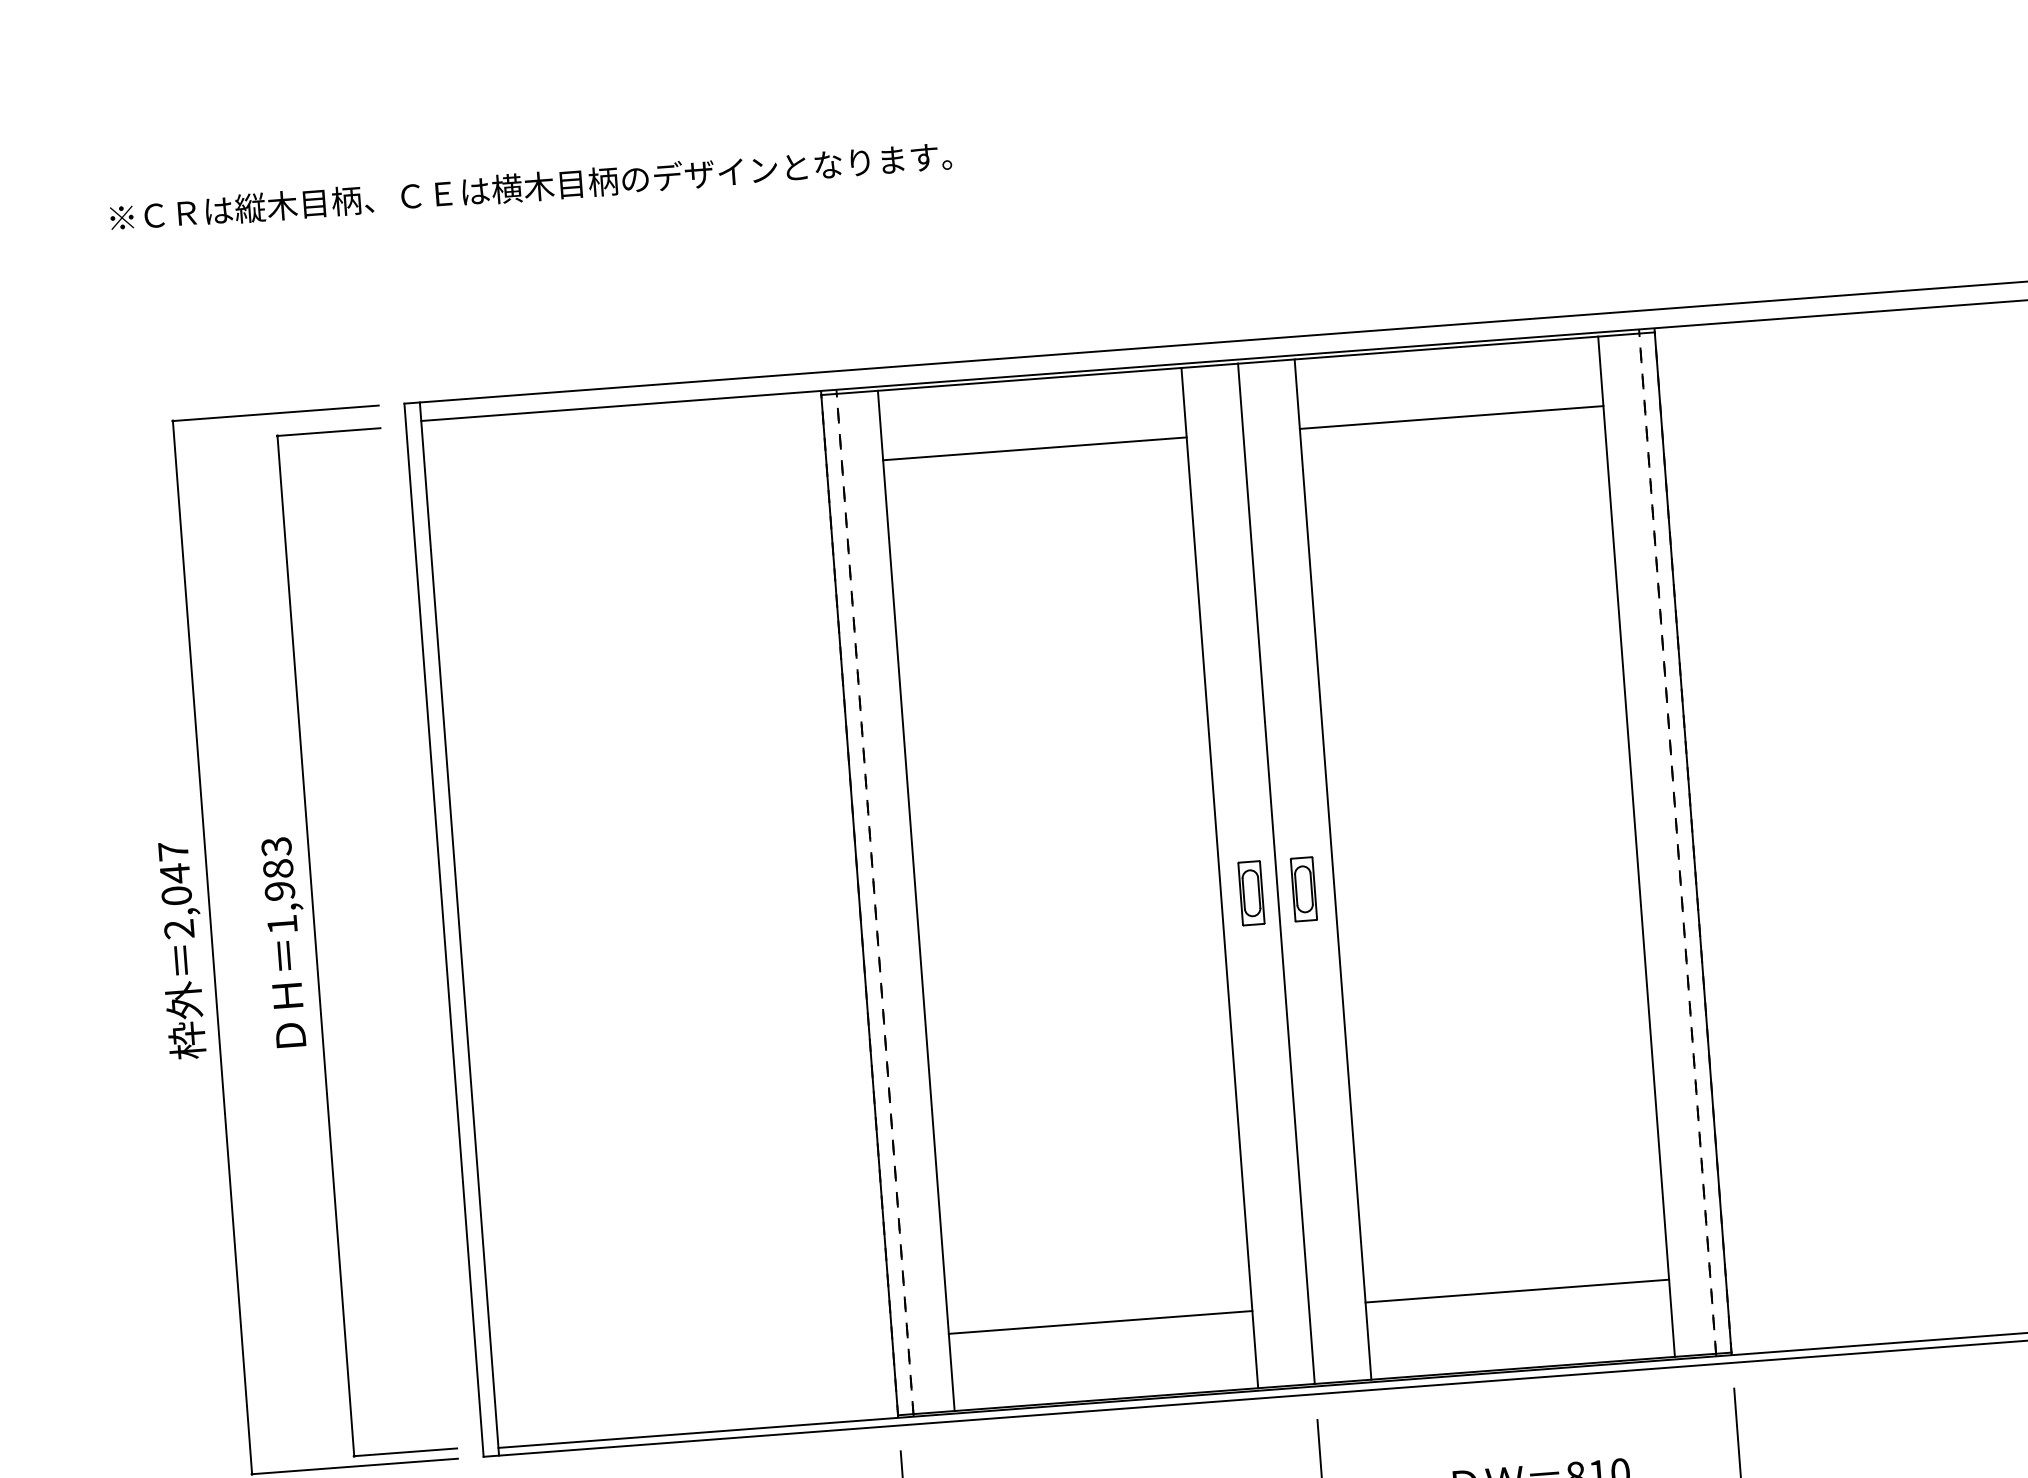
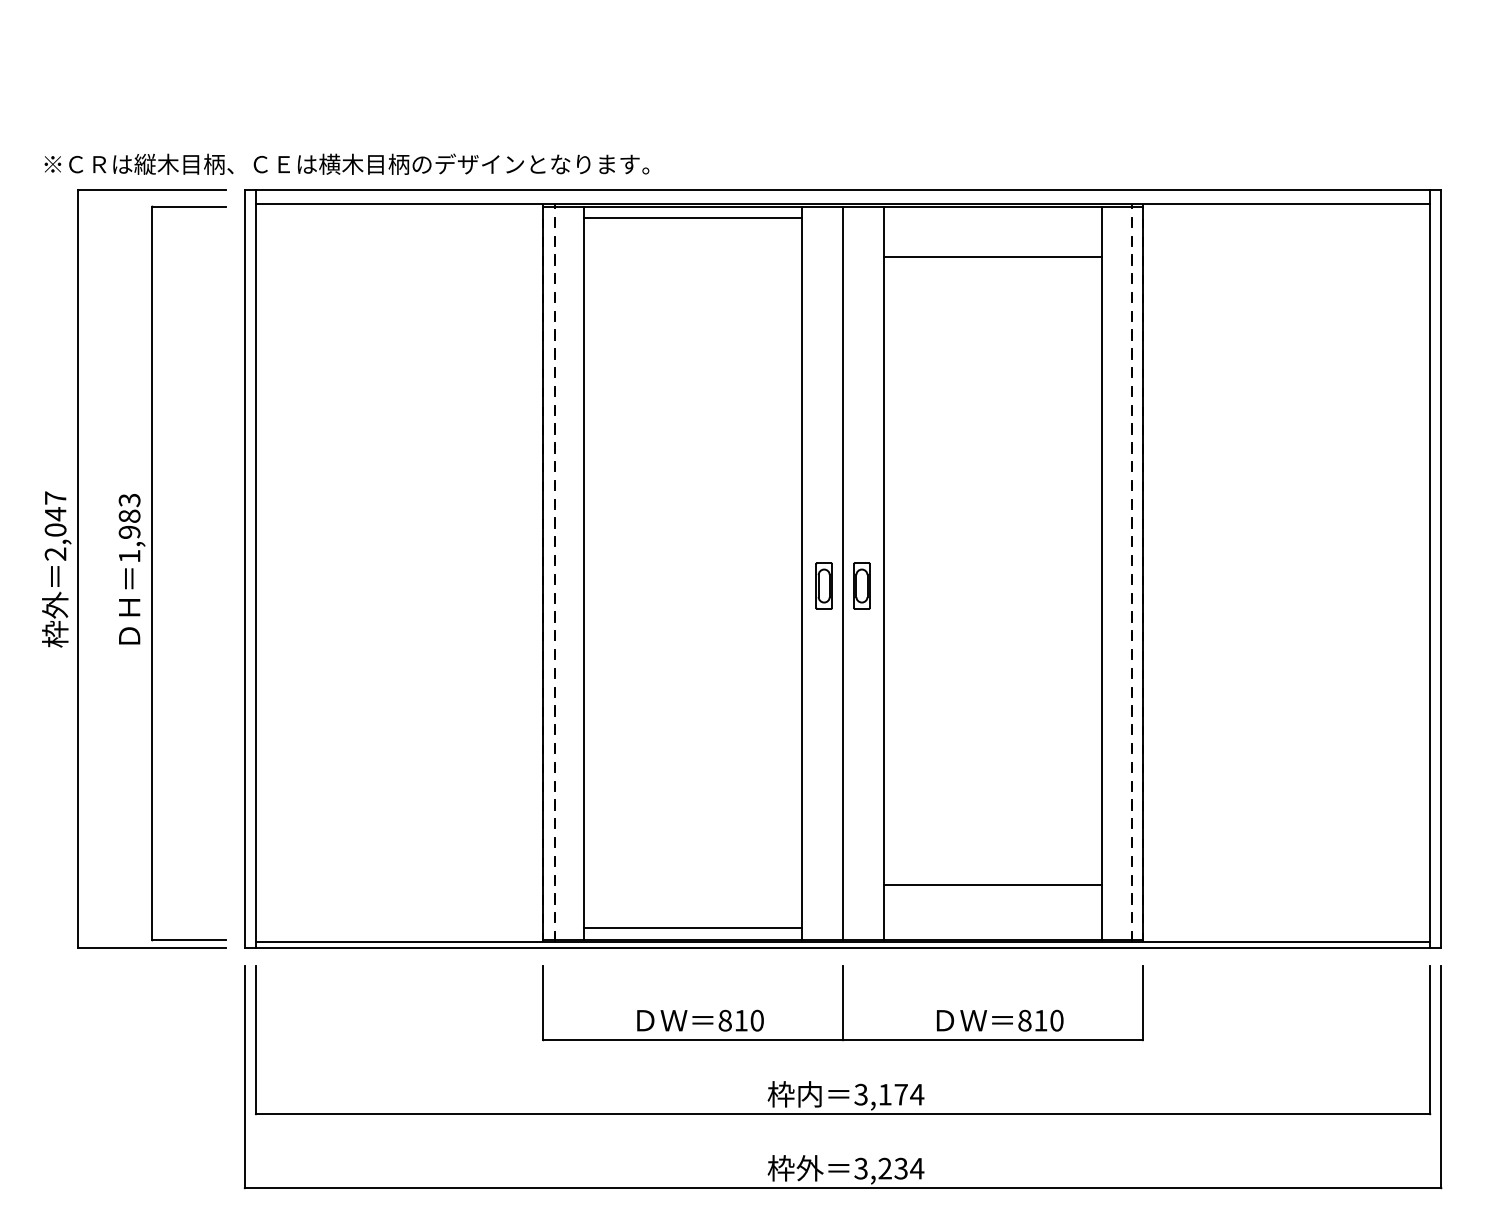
text: (530, 185) -> (346, 163), moved
line: (1035, 448) -> (693, 217), moved
line: (1100, 1322) -> (693, 927), moved

